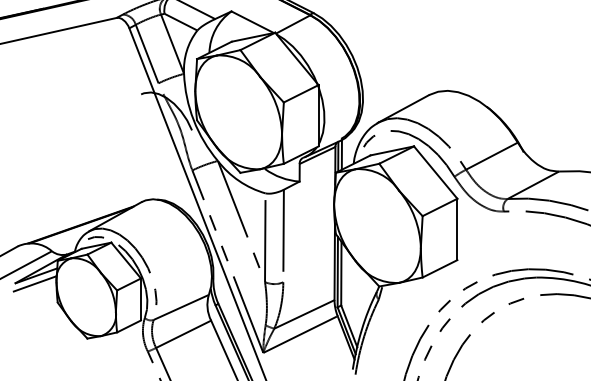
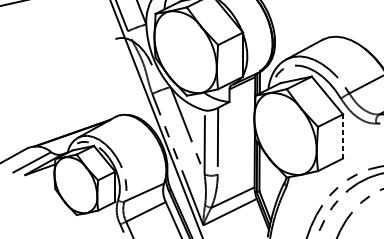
line: (457, 229) -> (343, 136), solid -> dashed
line: (34, 283) -> (38, 175), removed

